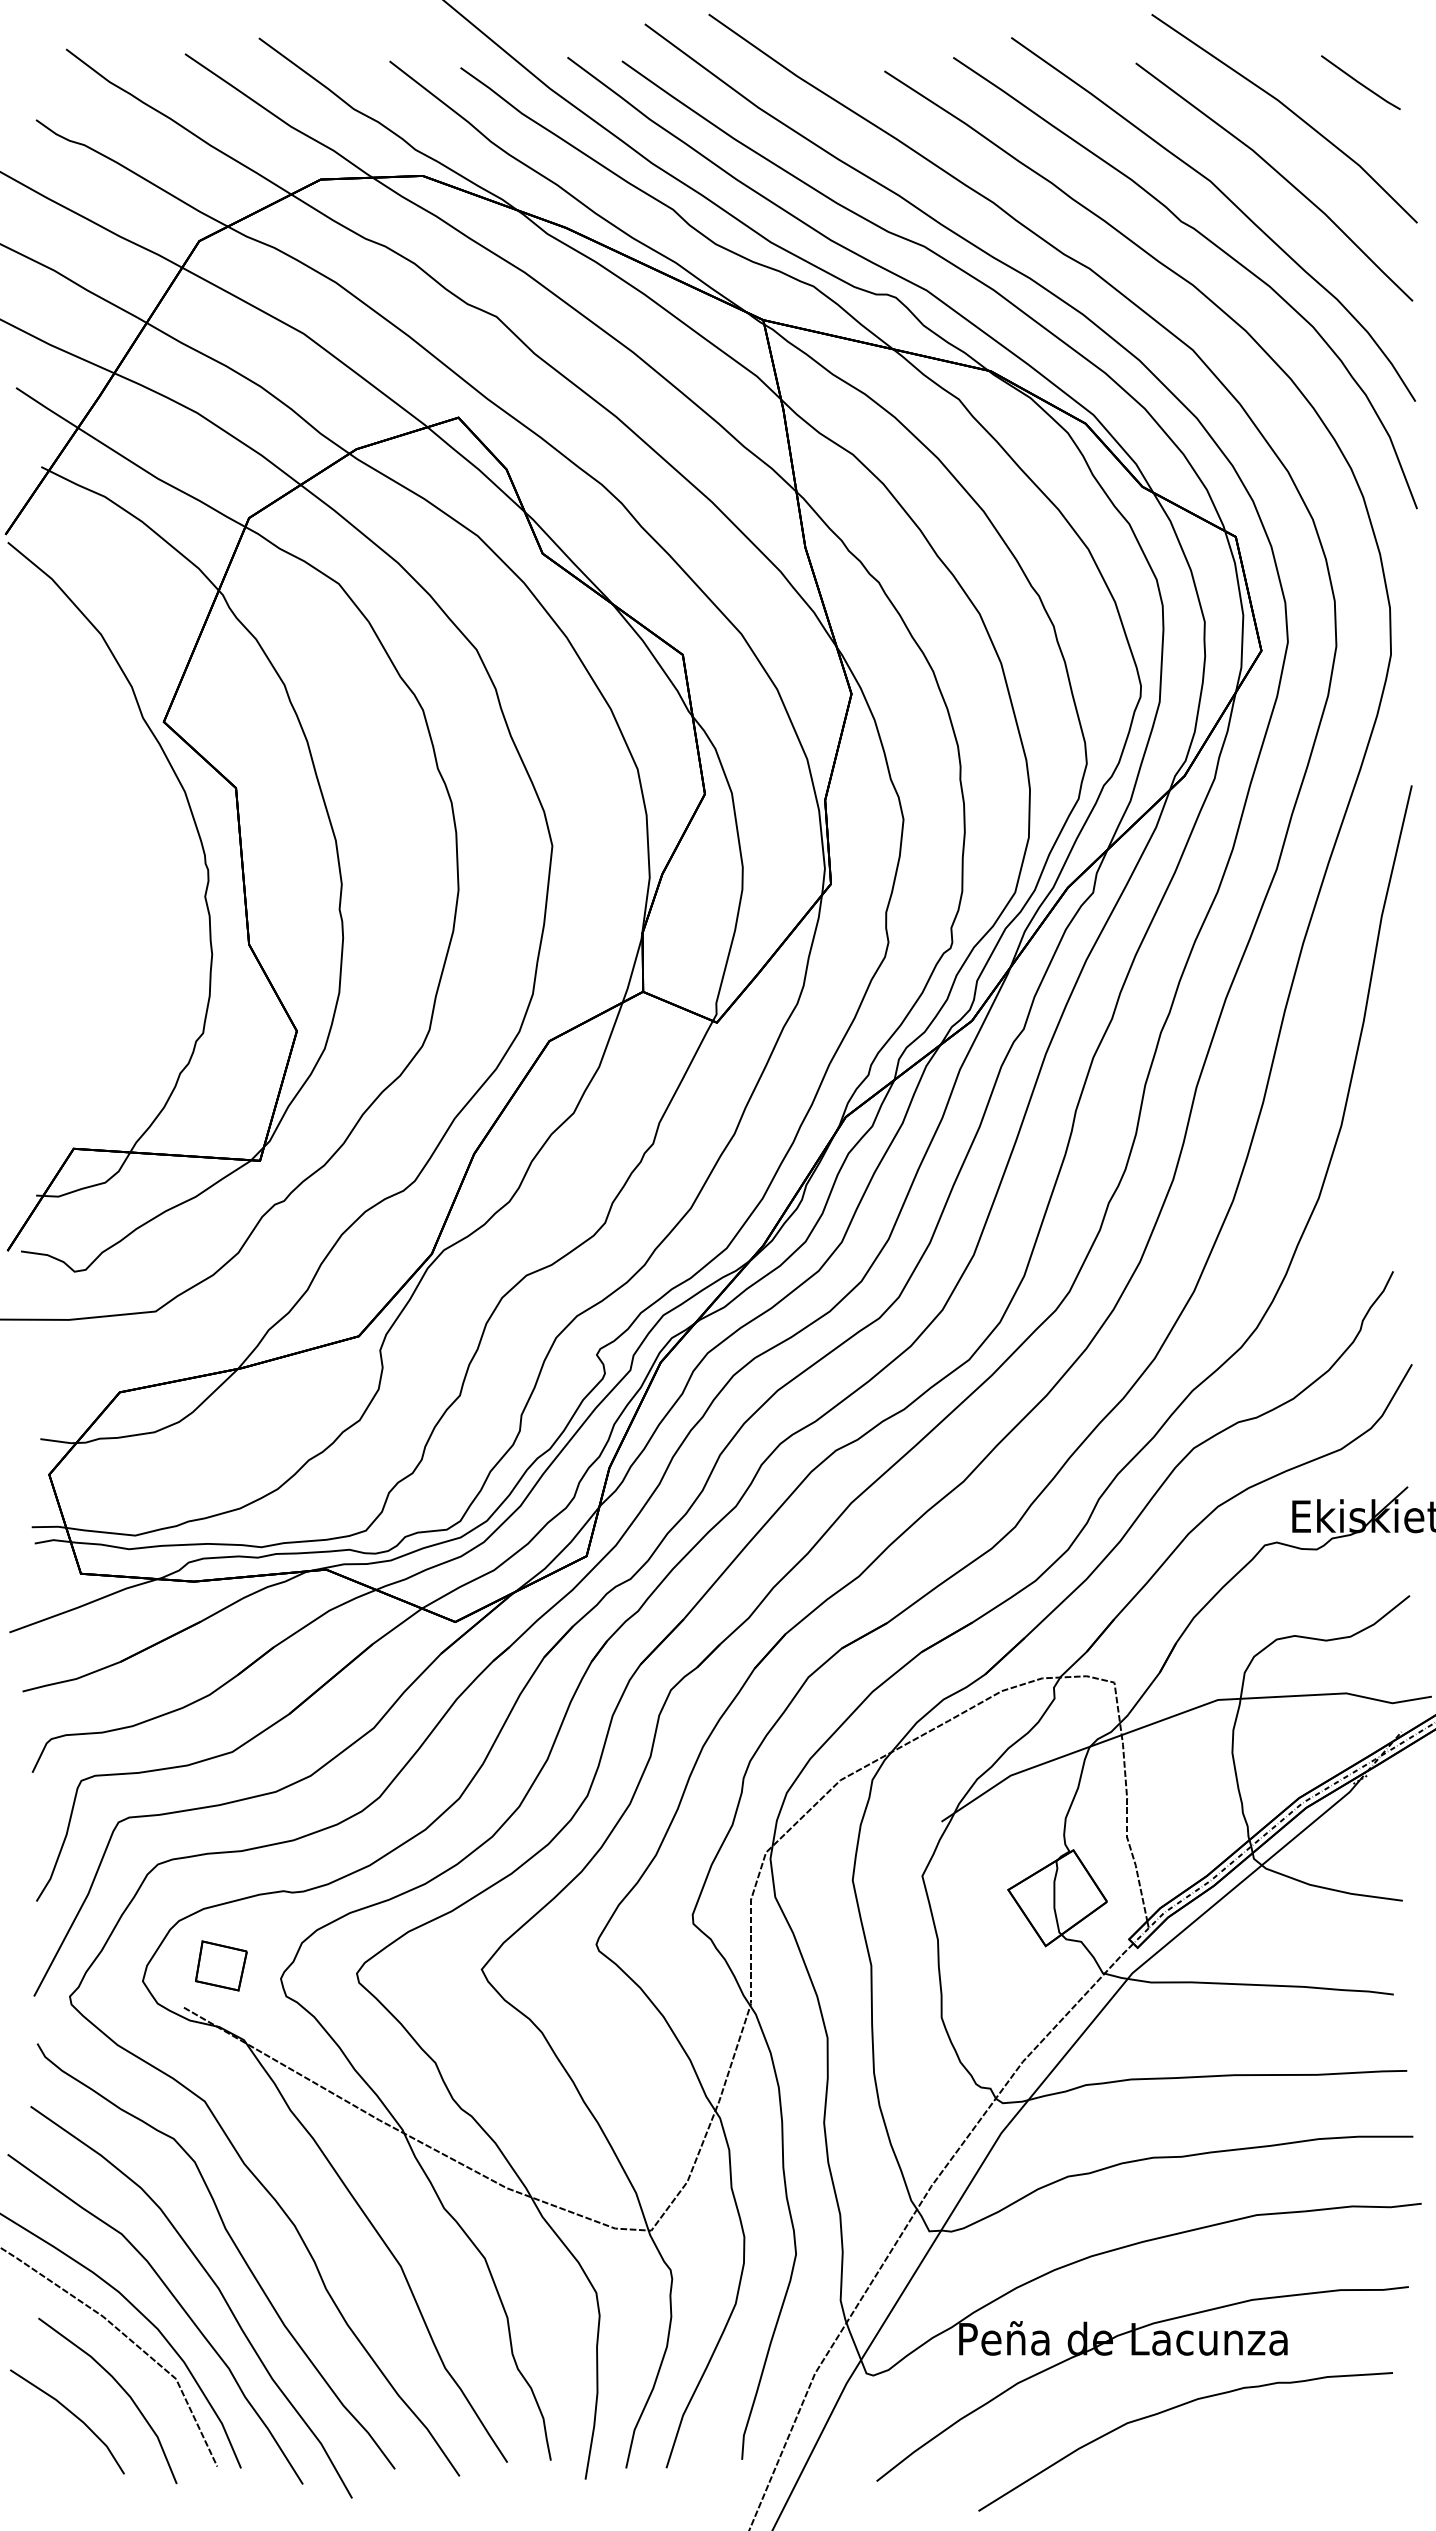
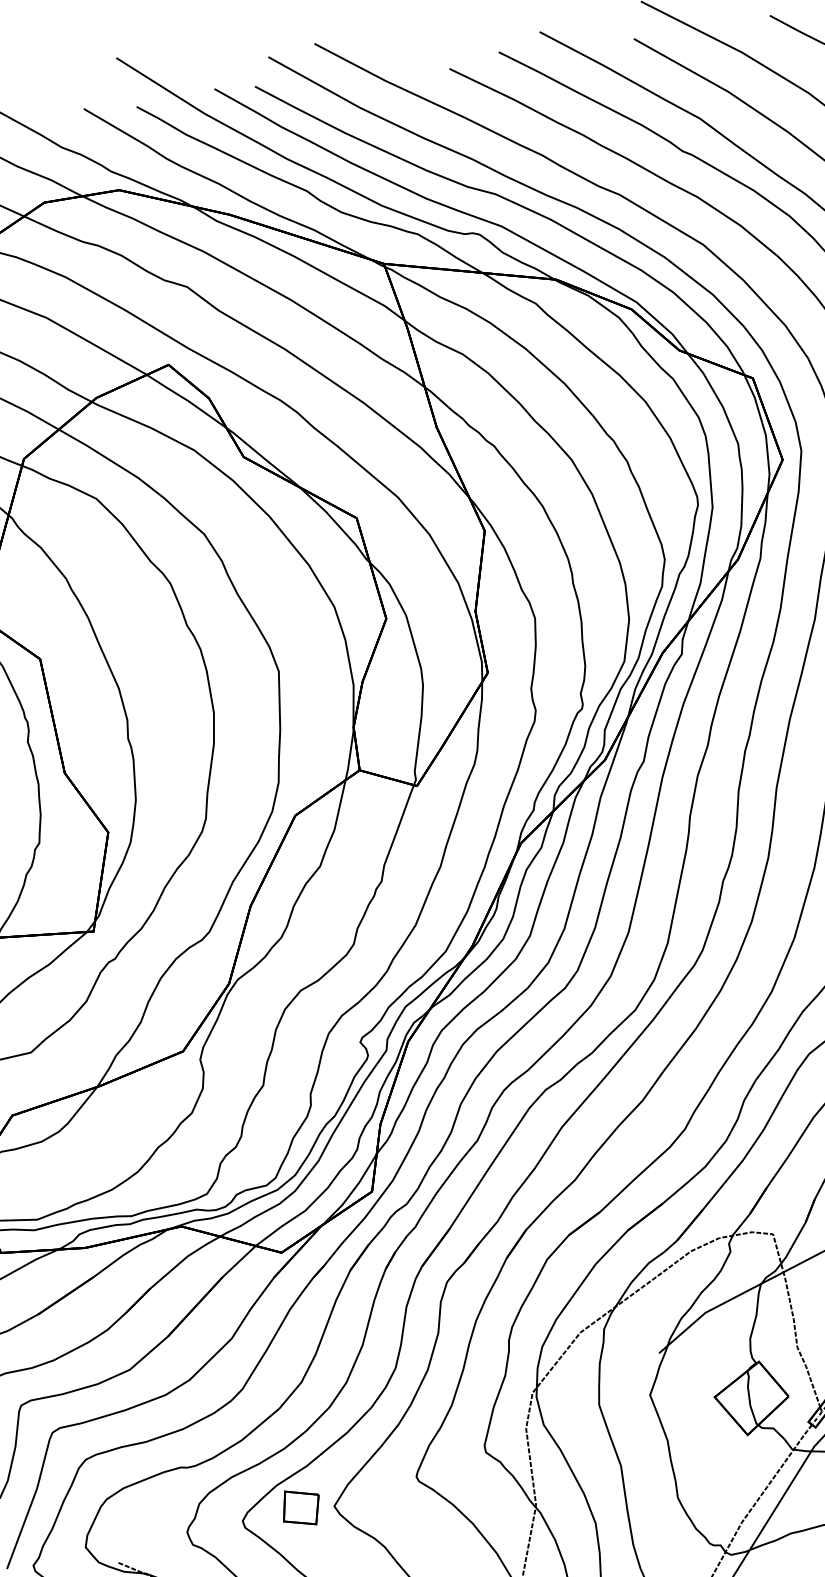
part: (221, 1965) -> (301, 1507), moved

